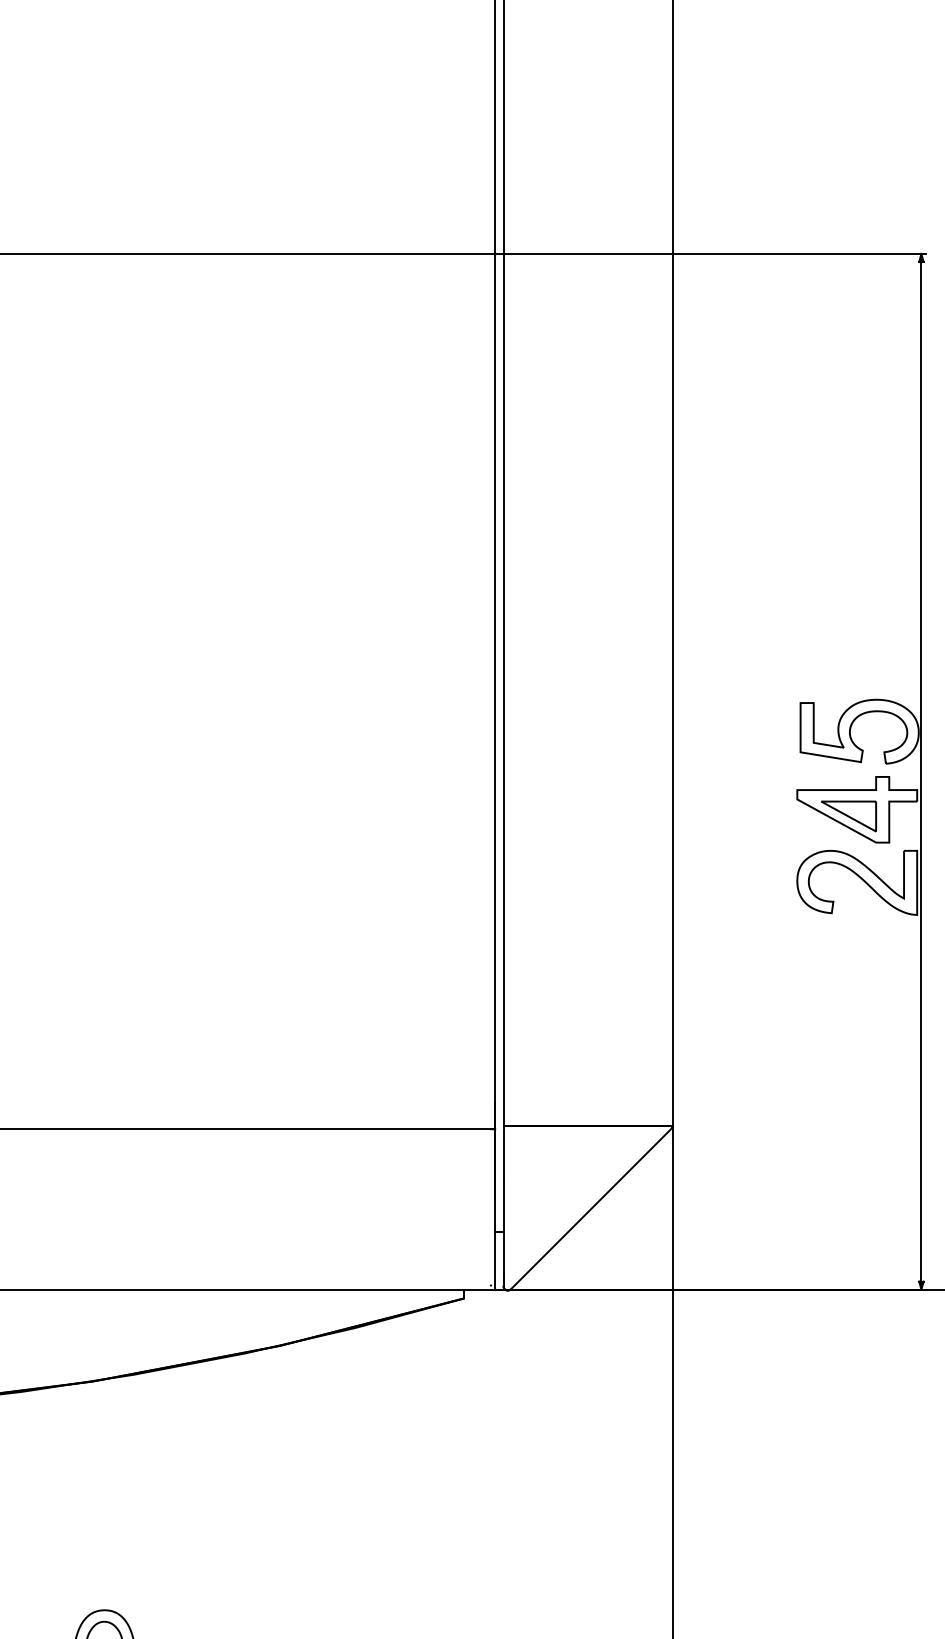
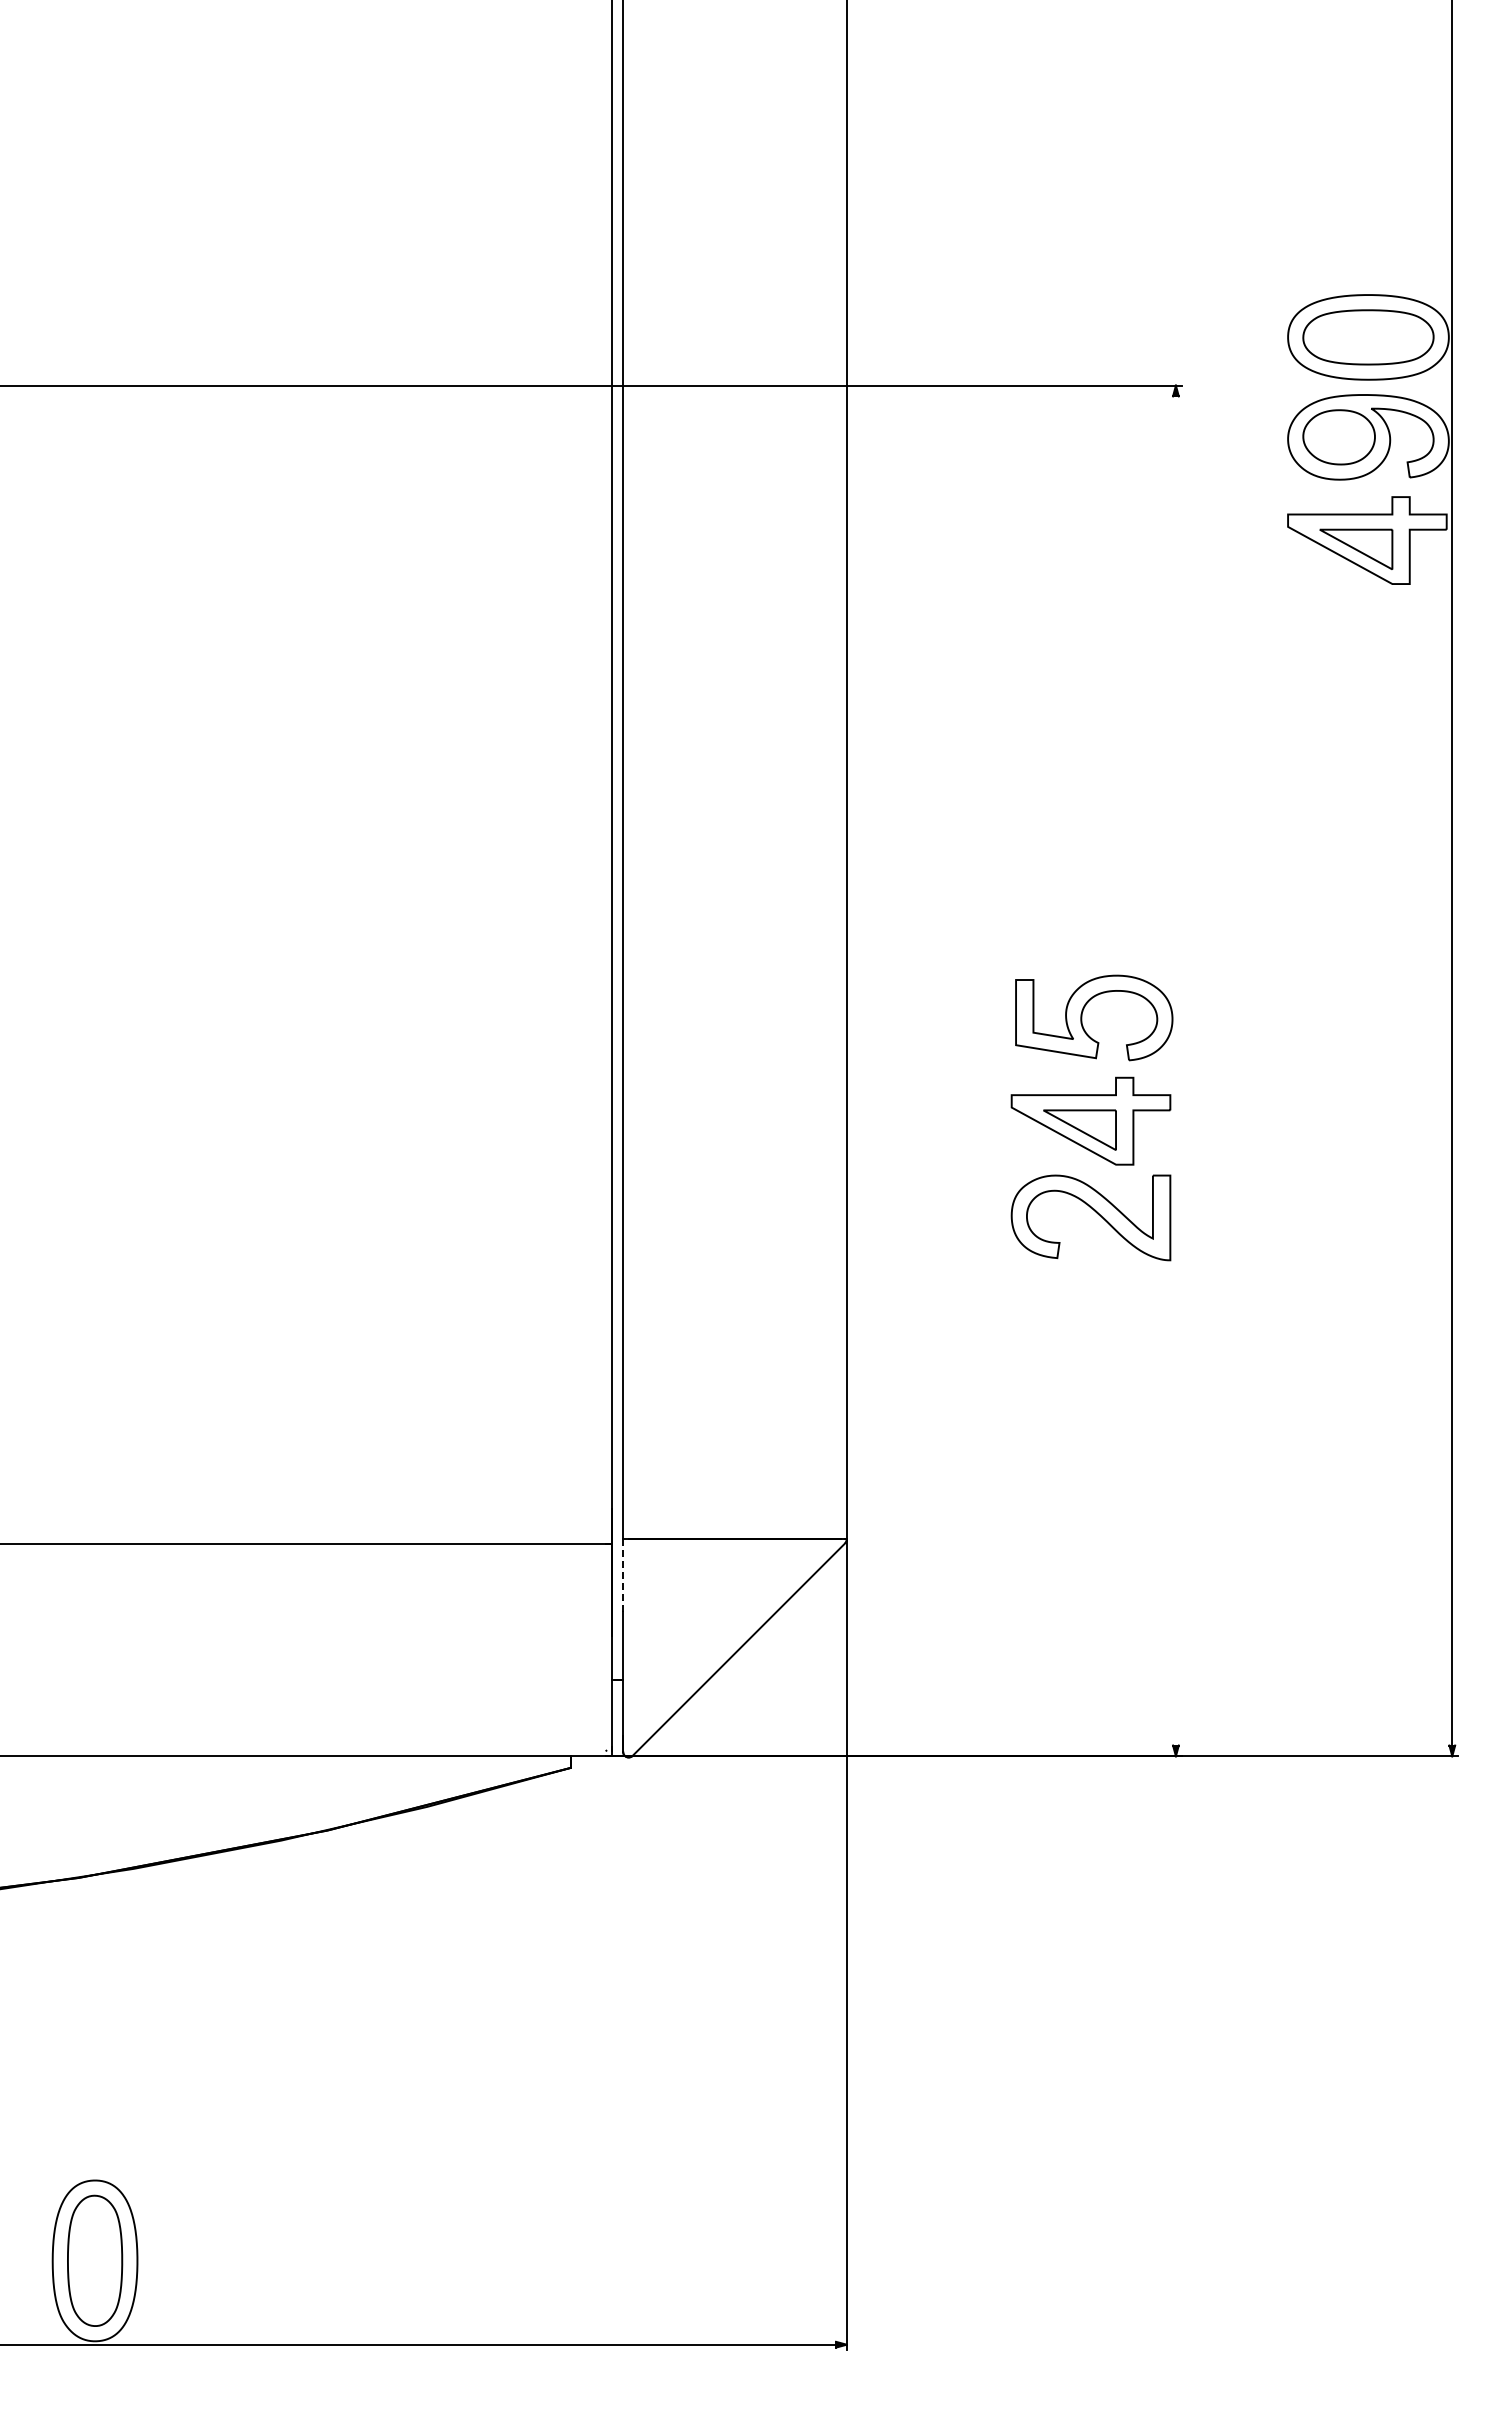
line: (921, 771) -> (1175, 1070), removed
line: (503, 1153) -> (623, 1575), solid -> dashed

